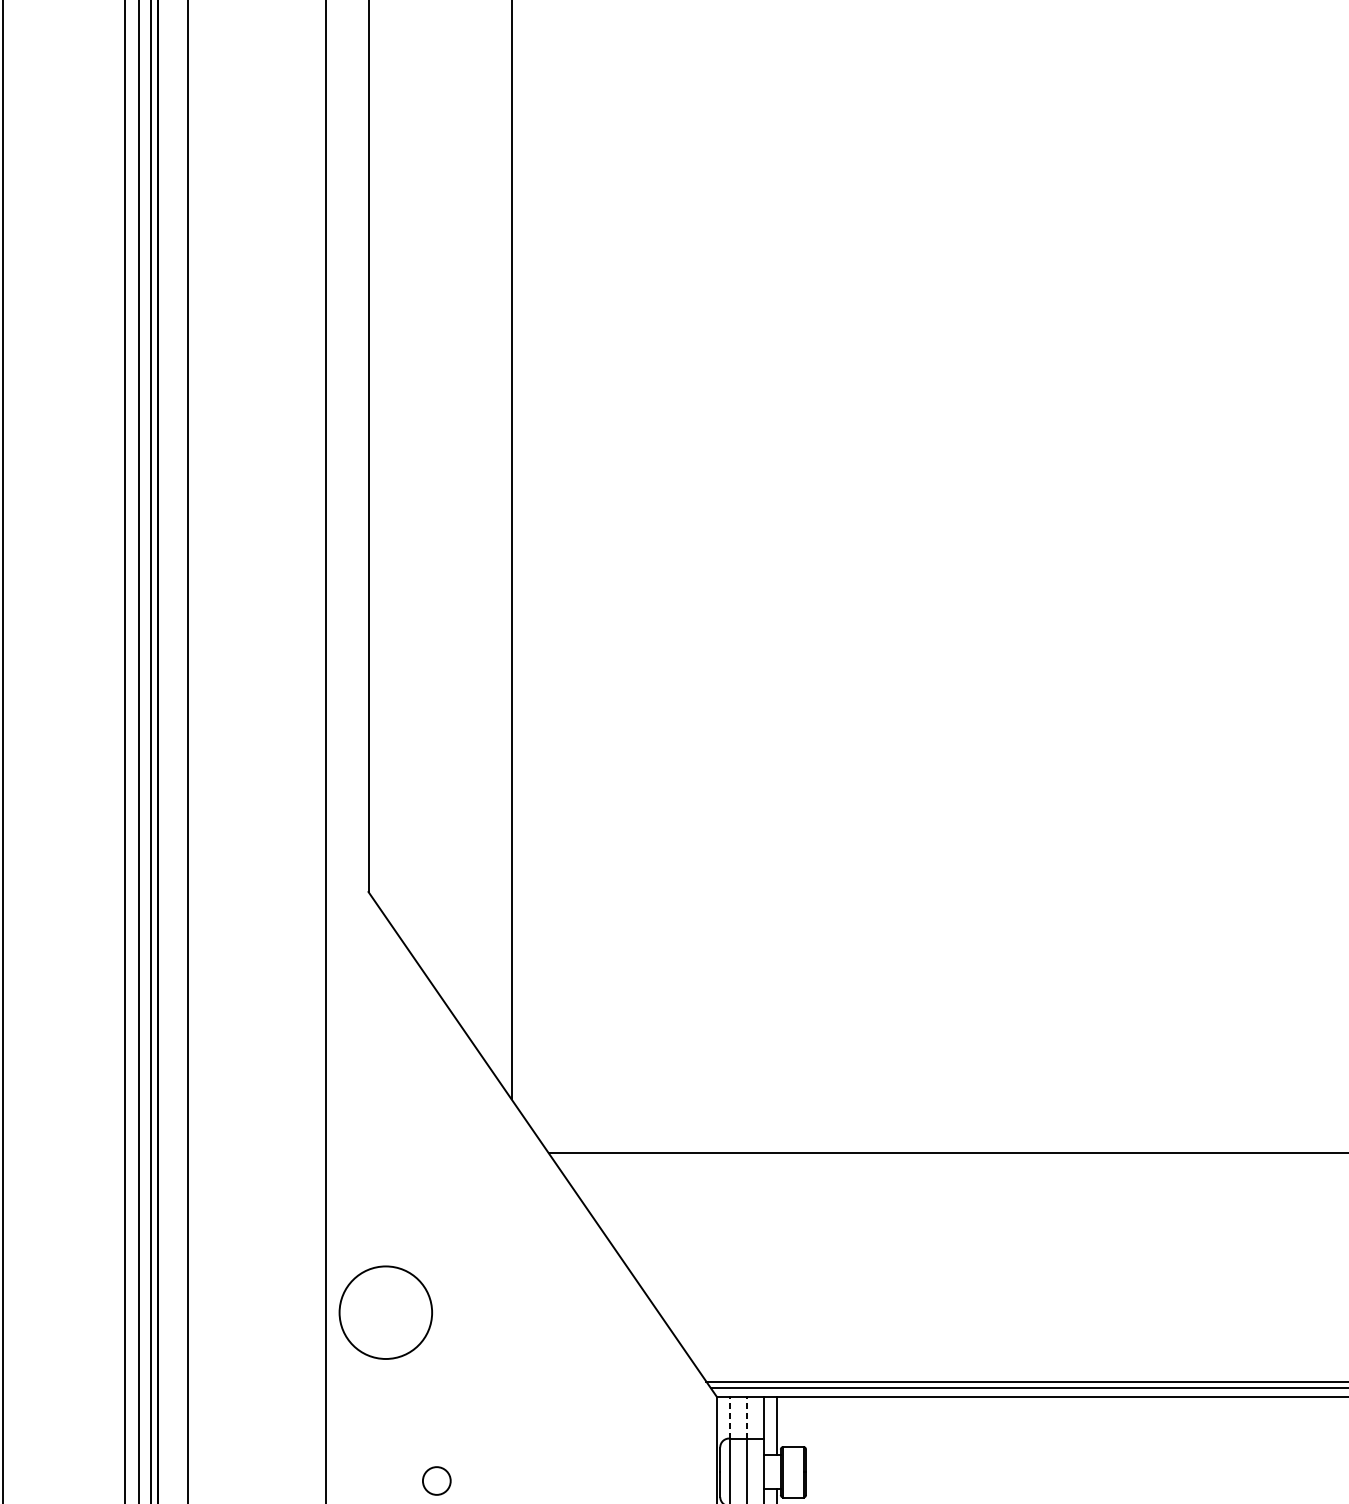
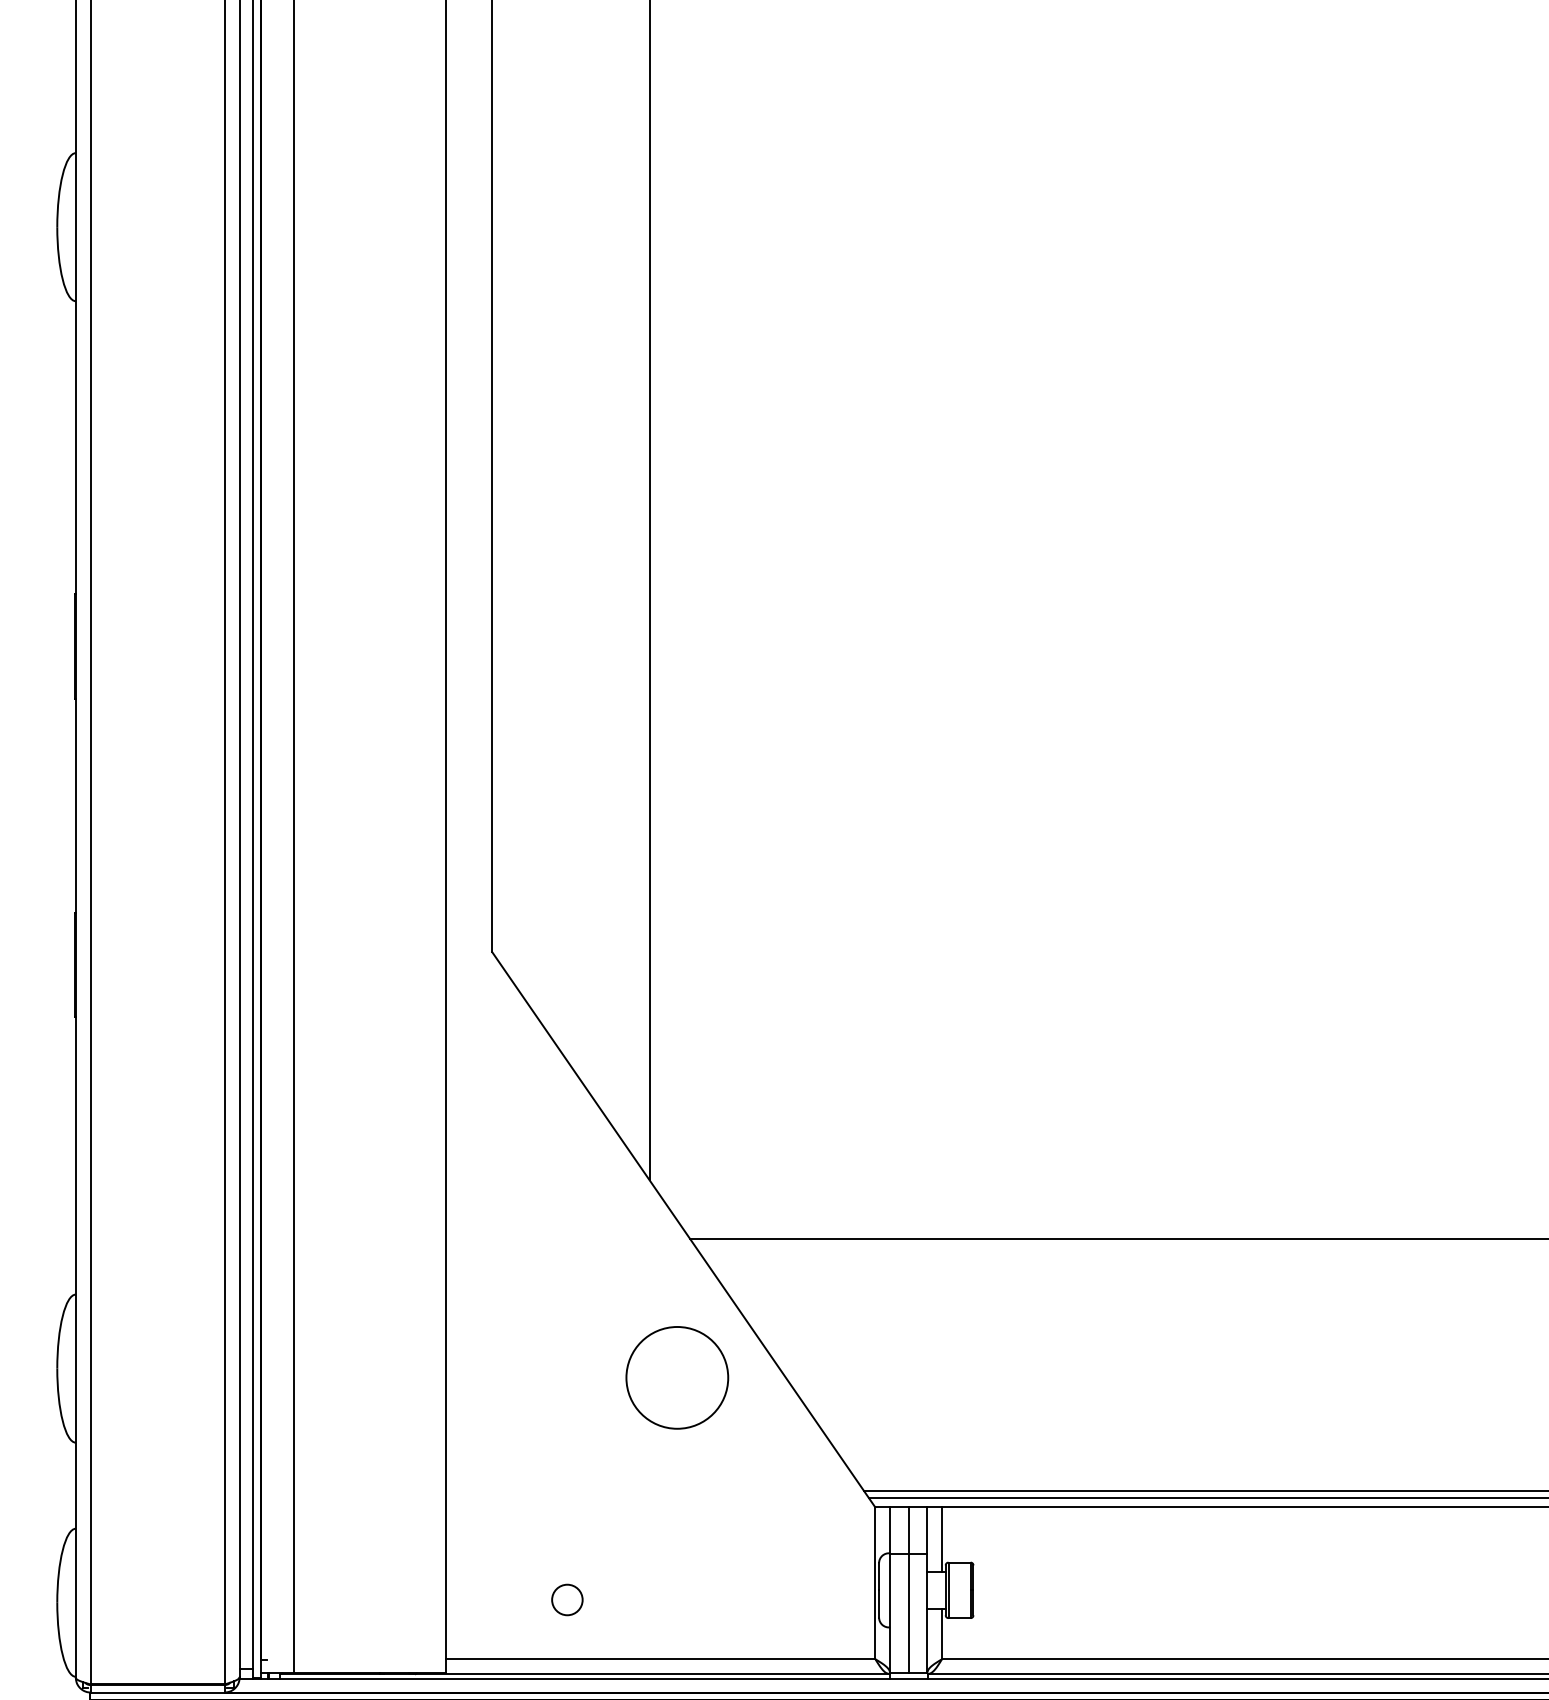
circle: (386, 1312) -> (677, 1377), moved
line: (730, 1417) -> (890, 1530), dashed -> solid
line: (746, 1417) -> (908, 1530), dashed -> solid

